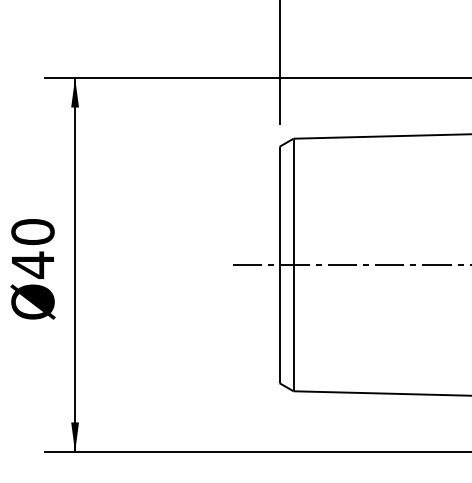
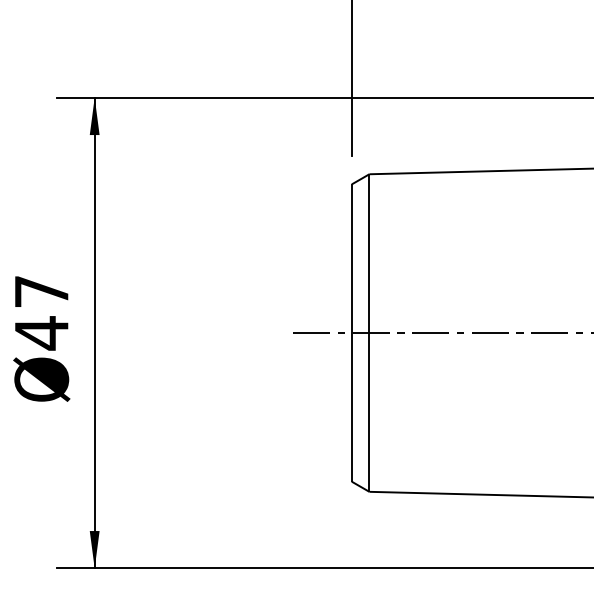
text: (32, 231) -> (41, 291), Ø40 -> Ø47

